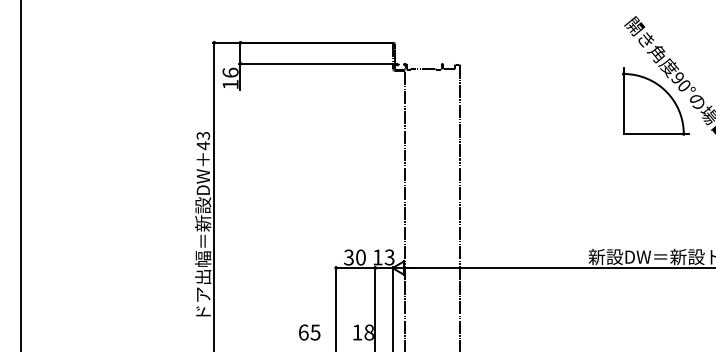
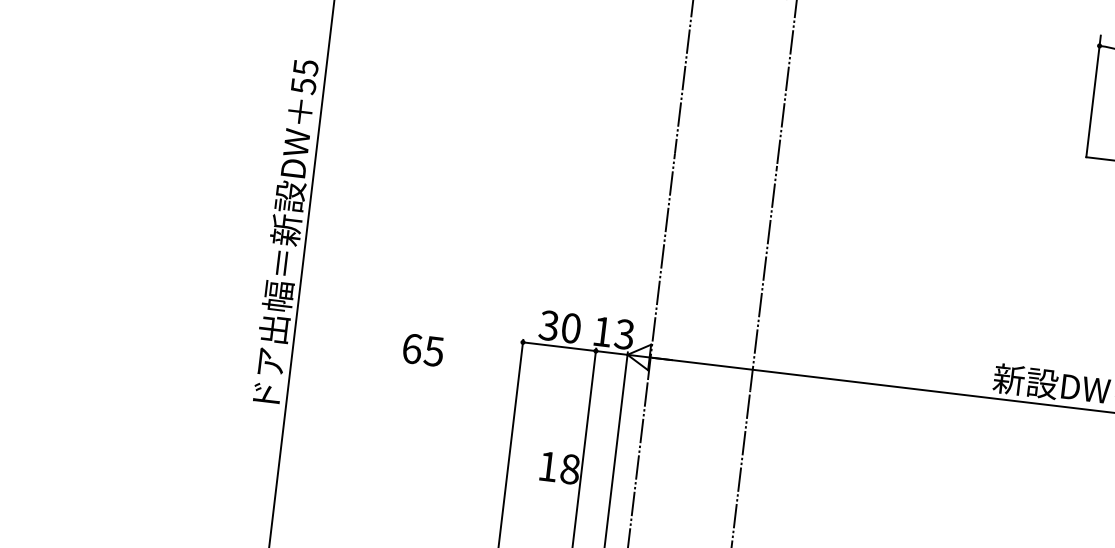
text: (203, 140) -> (305, 76), 43 -> 55
text: (309, 332) -> (422, 350), moved

